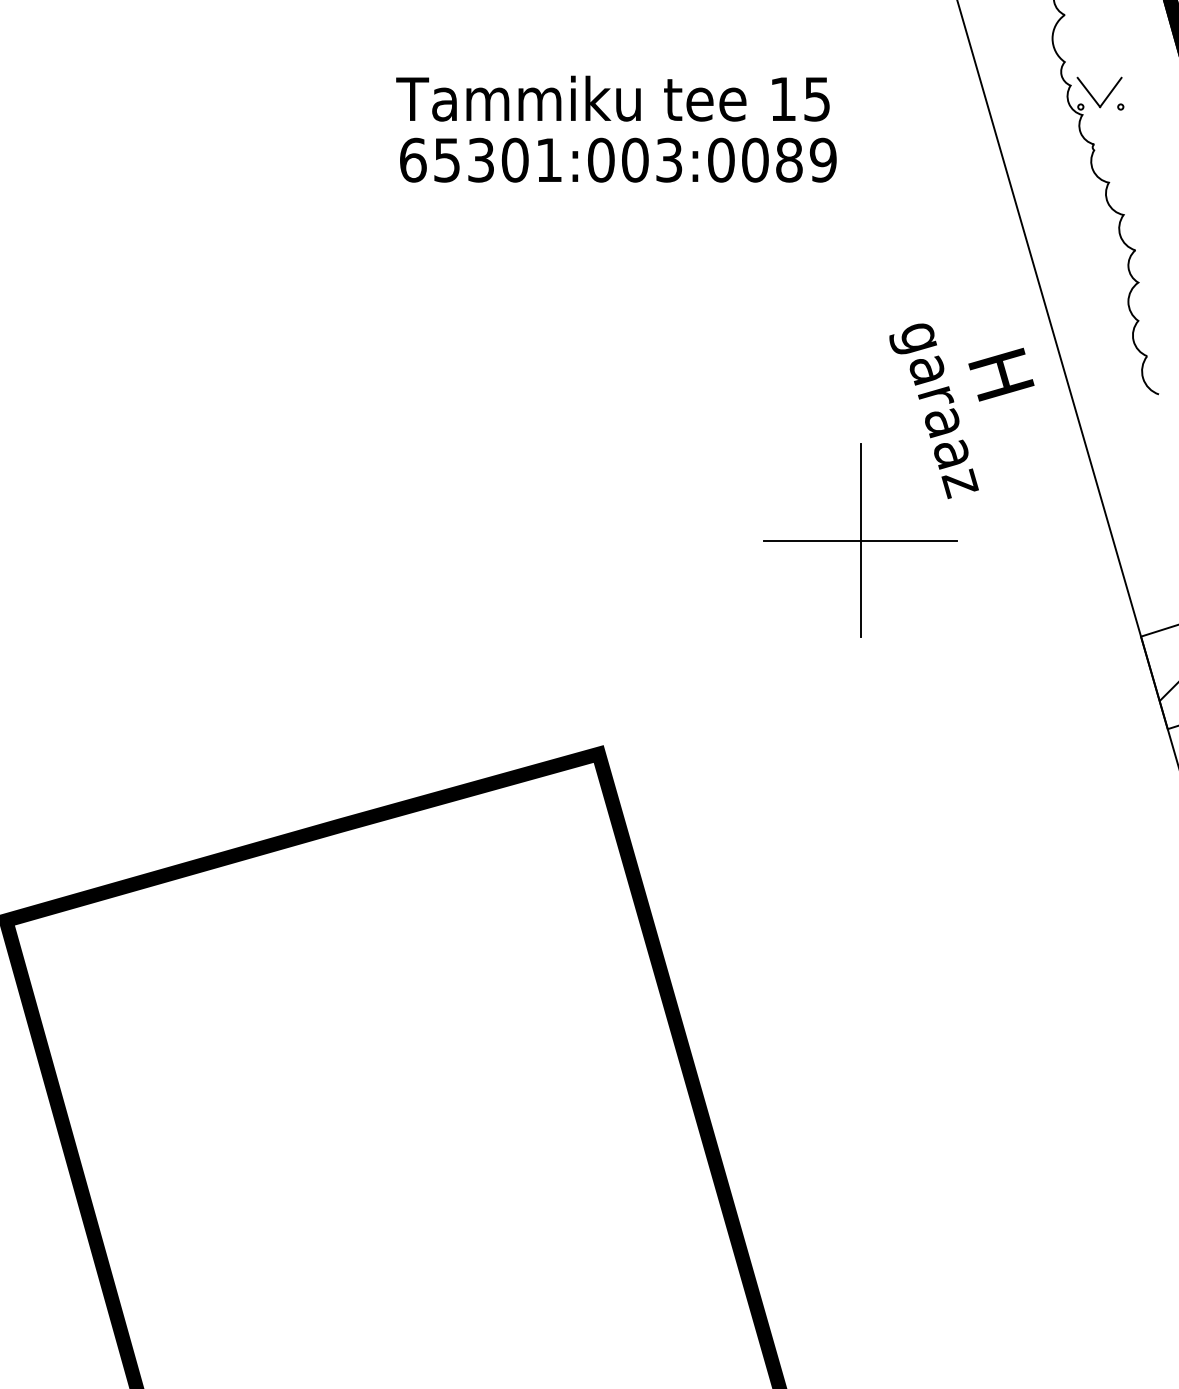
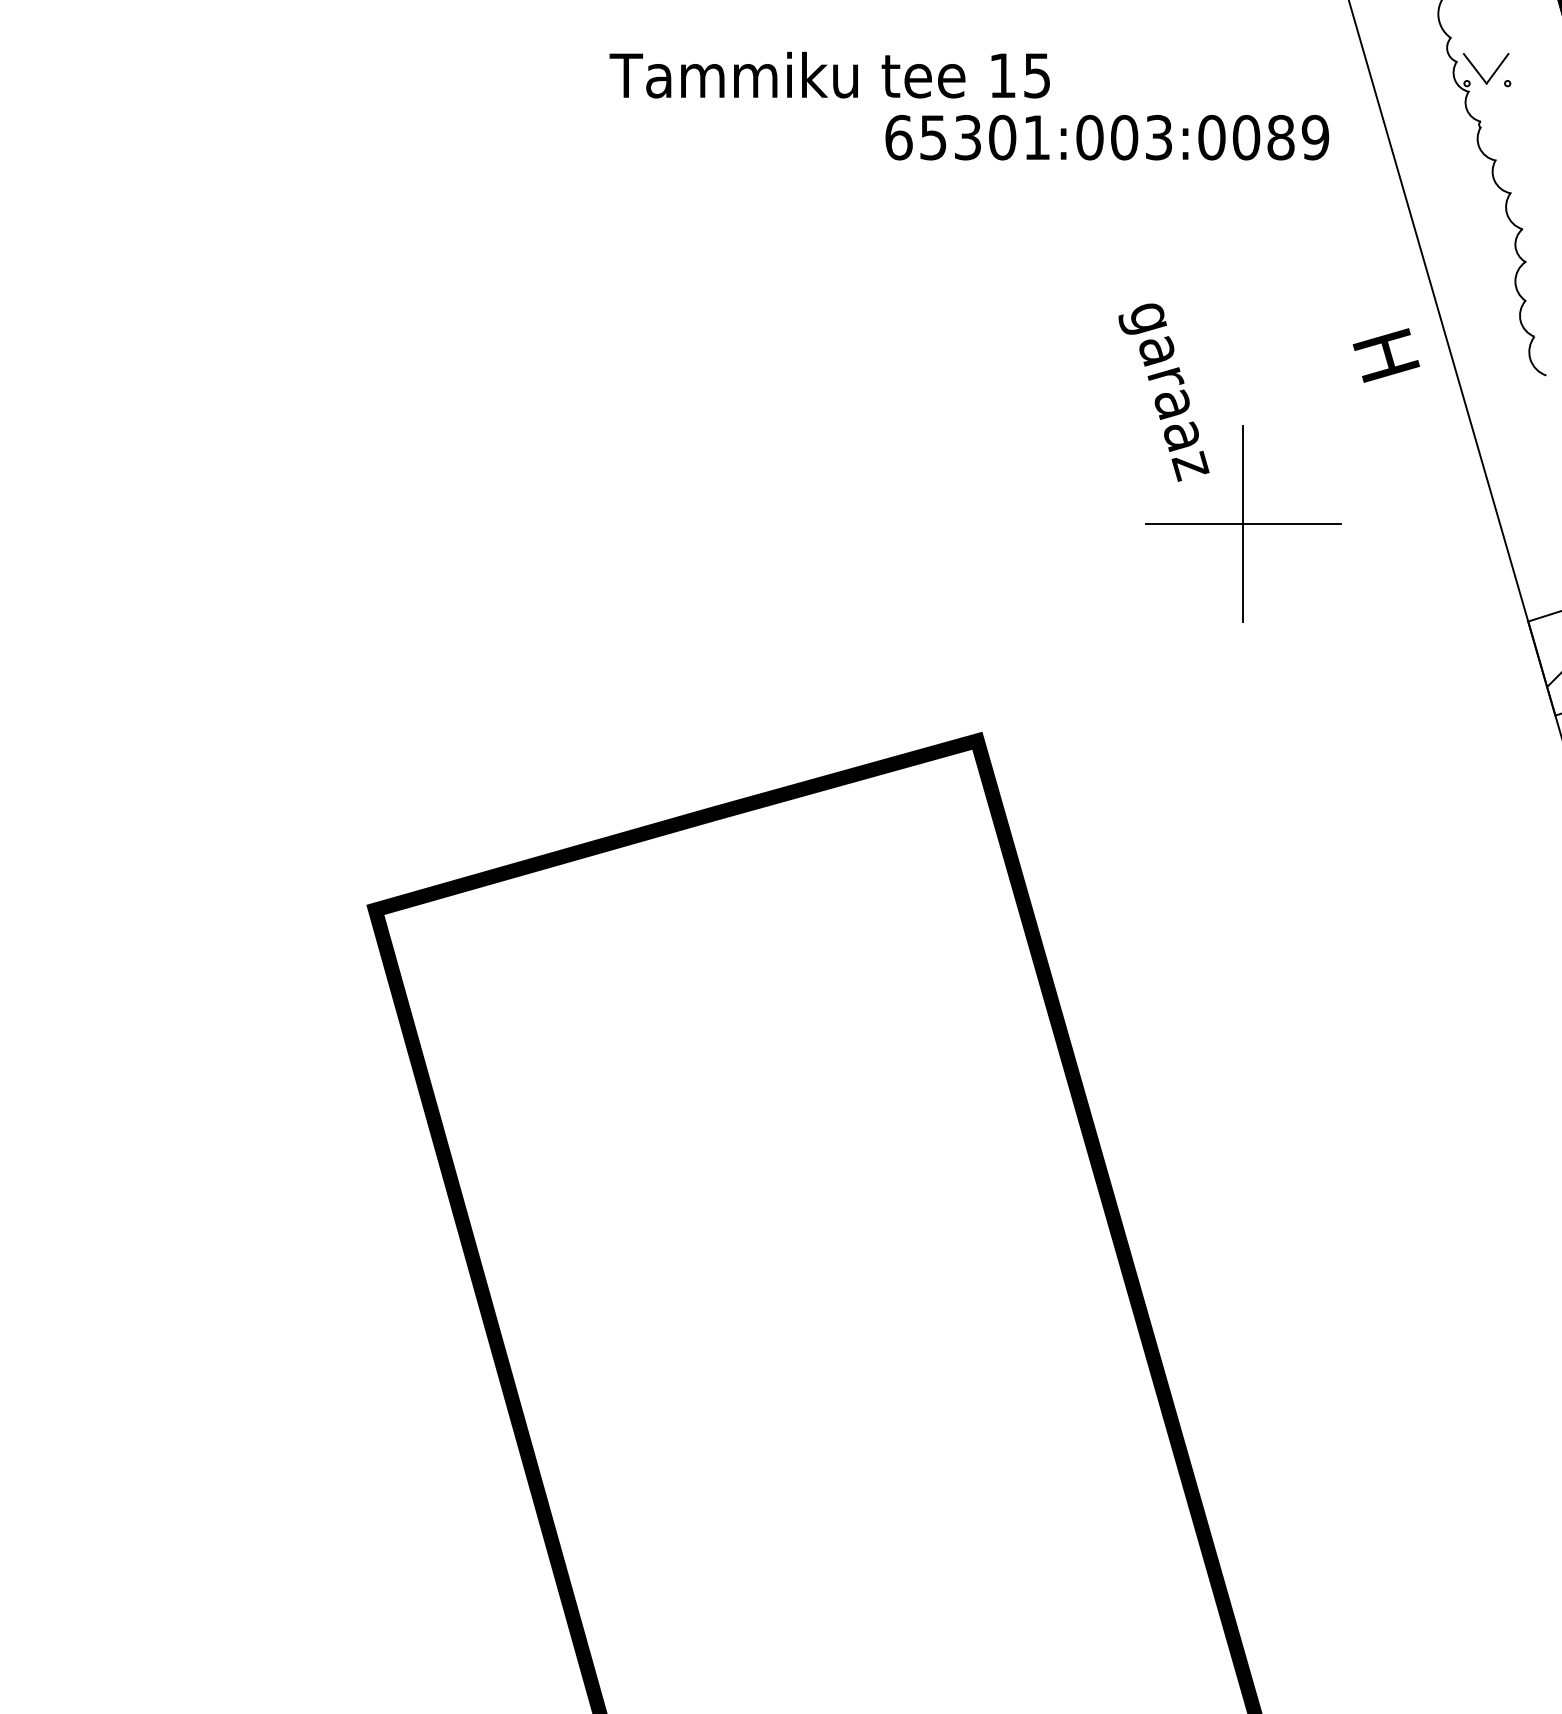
text: (612, 98) -> (829, 74), moved
text: (618, 160) -> (1107, 137), moved
text: (933, 411) -> (1163, 392), moved

